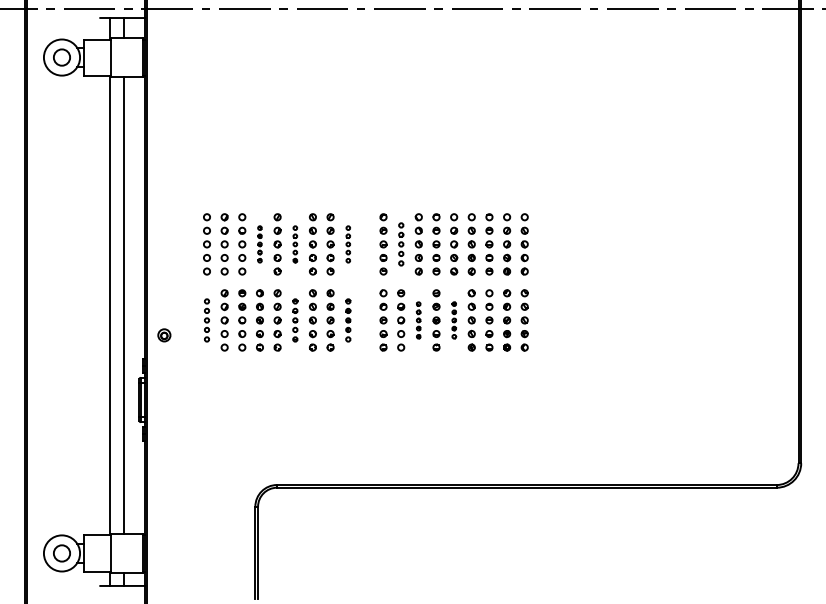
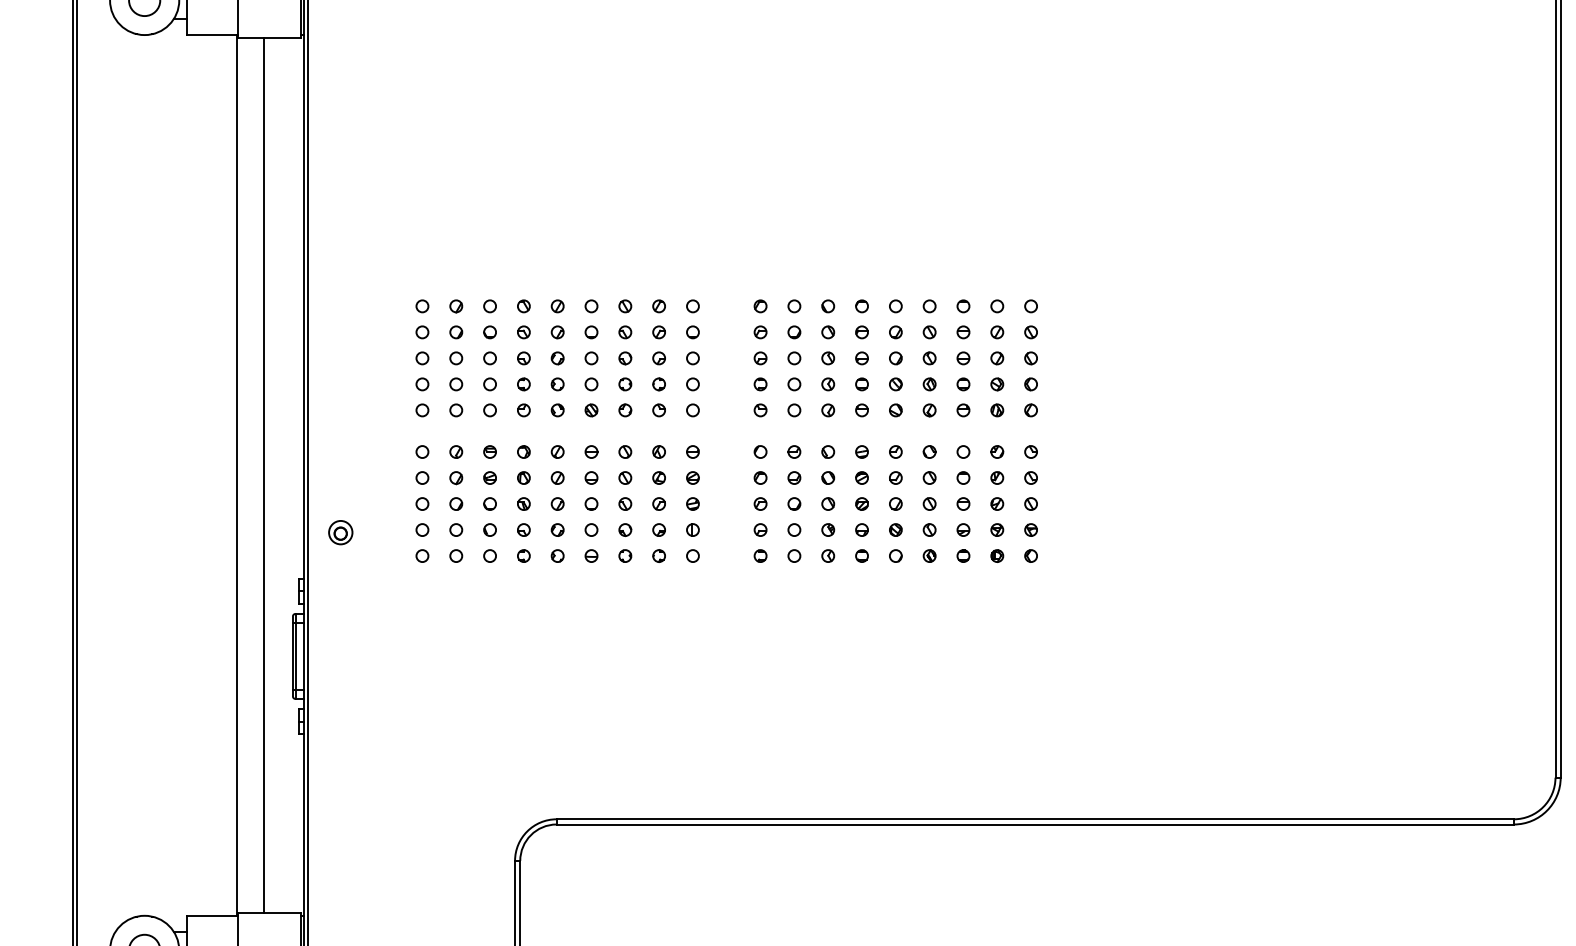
part: (259, 244) -> (522, 358), size x1.67
part: (295, 244) -> (591, 358), size x1.67
part: (348, 244) -> (693, 358), size x1.67
part: (401, 244) -> (794, 358), size x1.43
part: (206, 320) -> (421, 504), size x1.43
part: (295, 320) -> (591, 504), size x1.43
part: (348, 320) -> (693, 504), size x1.43
part: (418, 320) -> (827, 504), size x1.67
part: (454, 320) -> (896, 504), size x1.67

